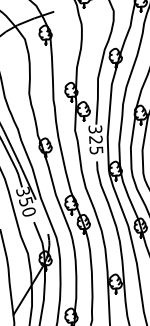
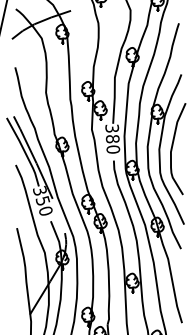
text: (95, 144) -> (112, 143), 325 -> 380

